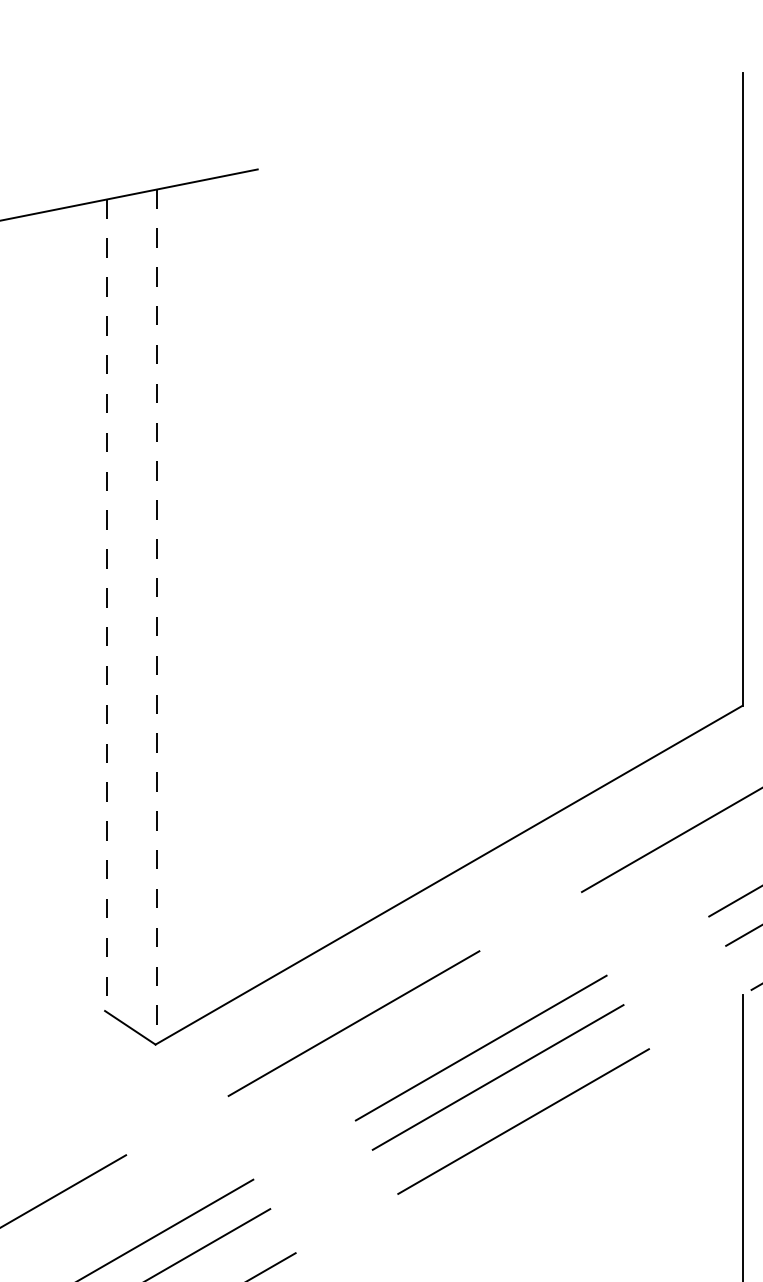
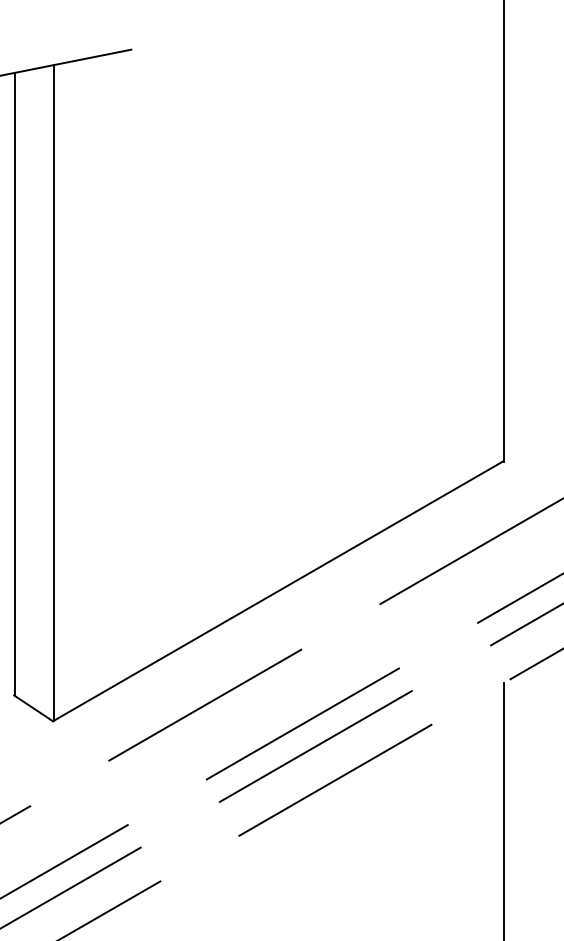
line: (106, 606) -> (15, 385), dashed -> solid
line: (157, 617) -> (54, 393), dashed -> solid

